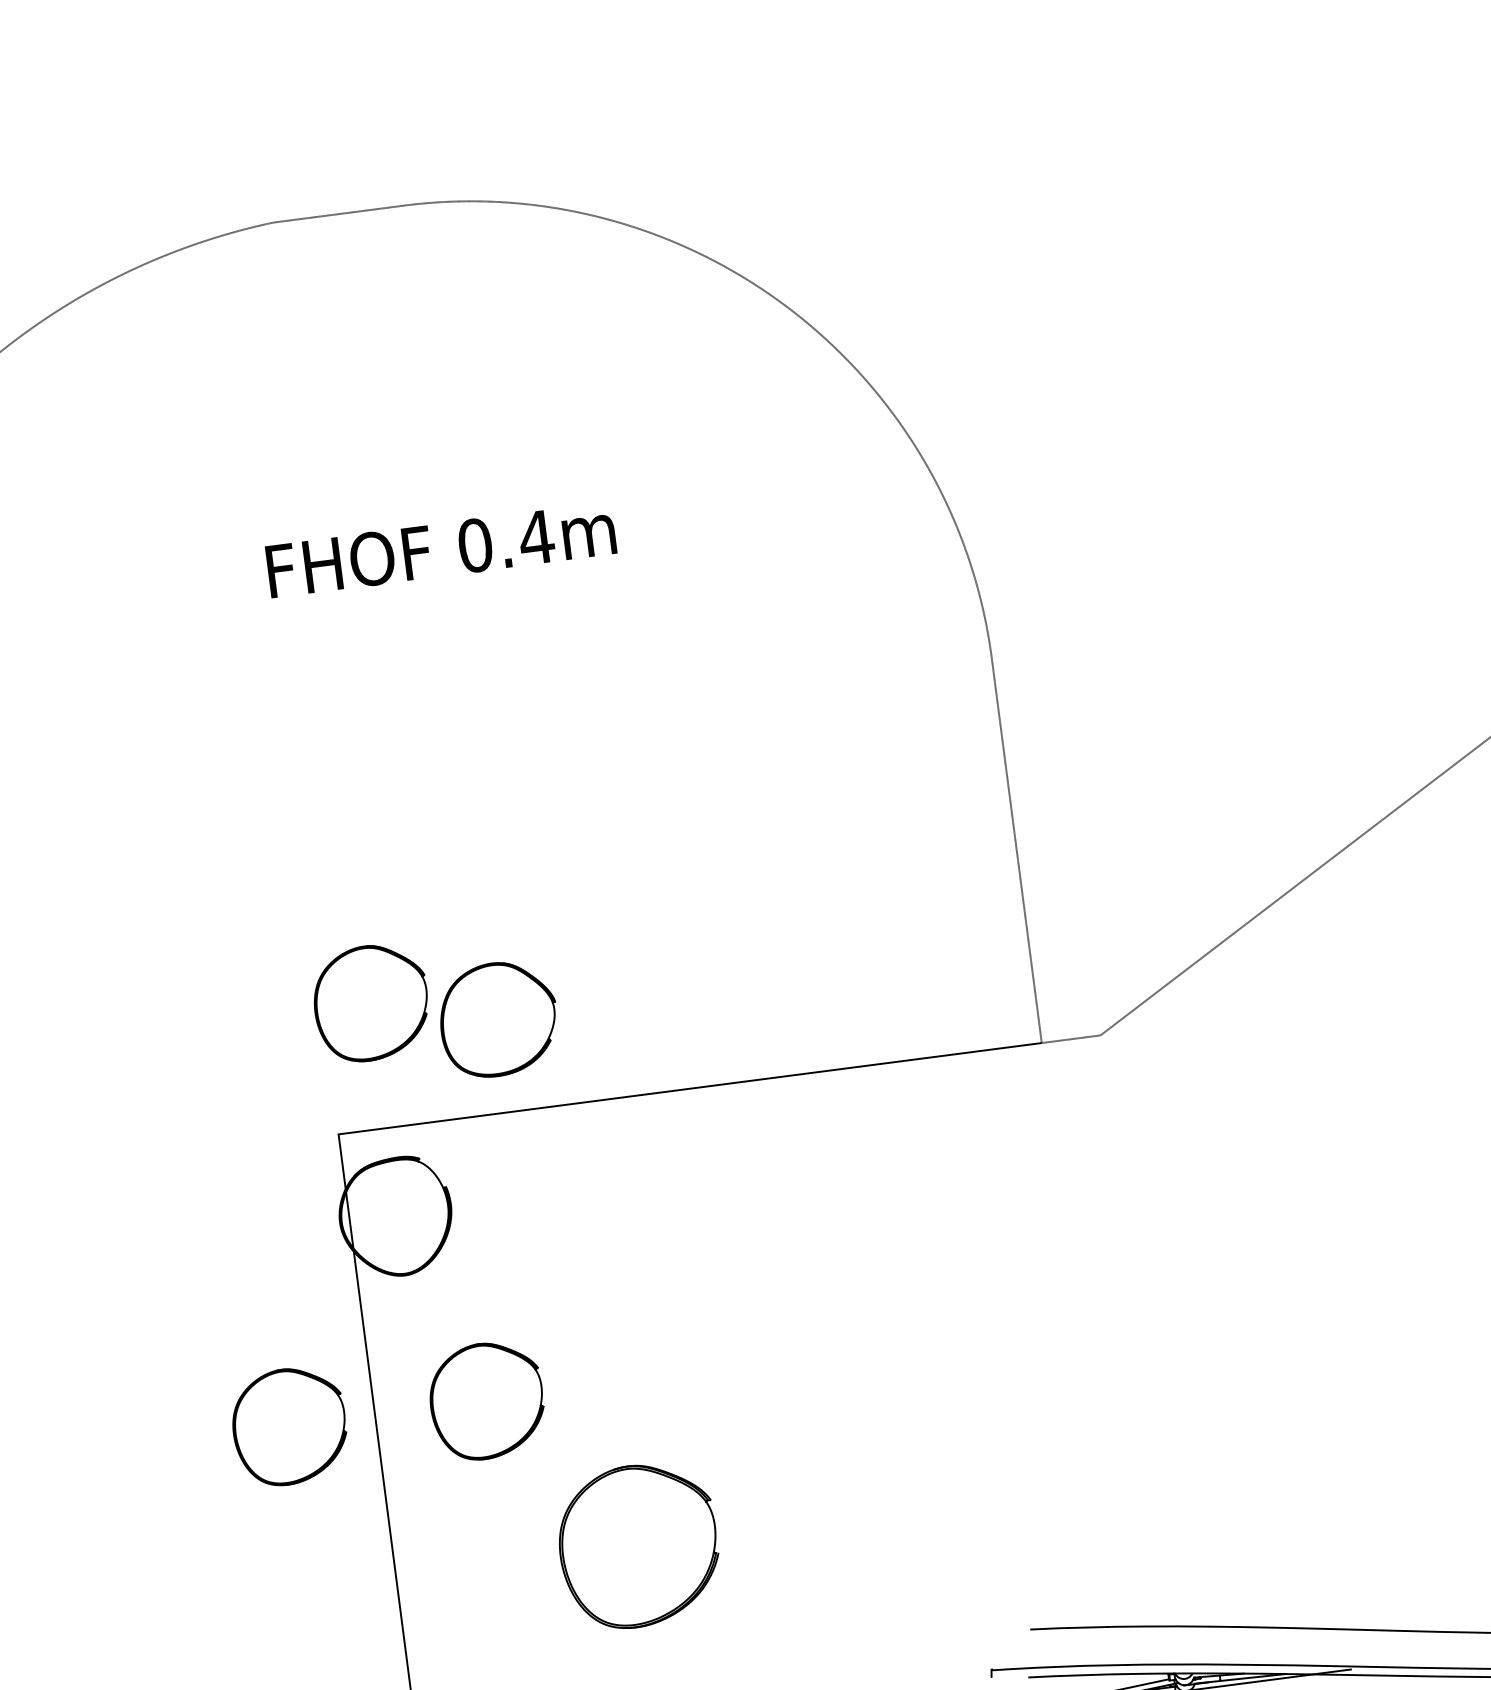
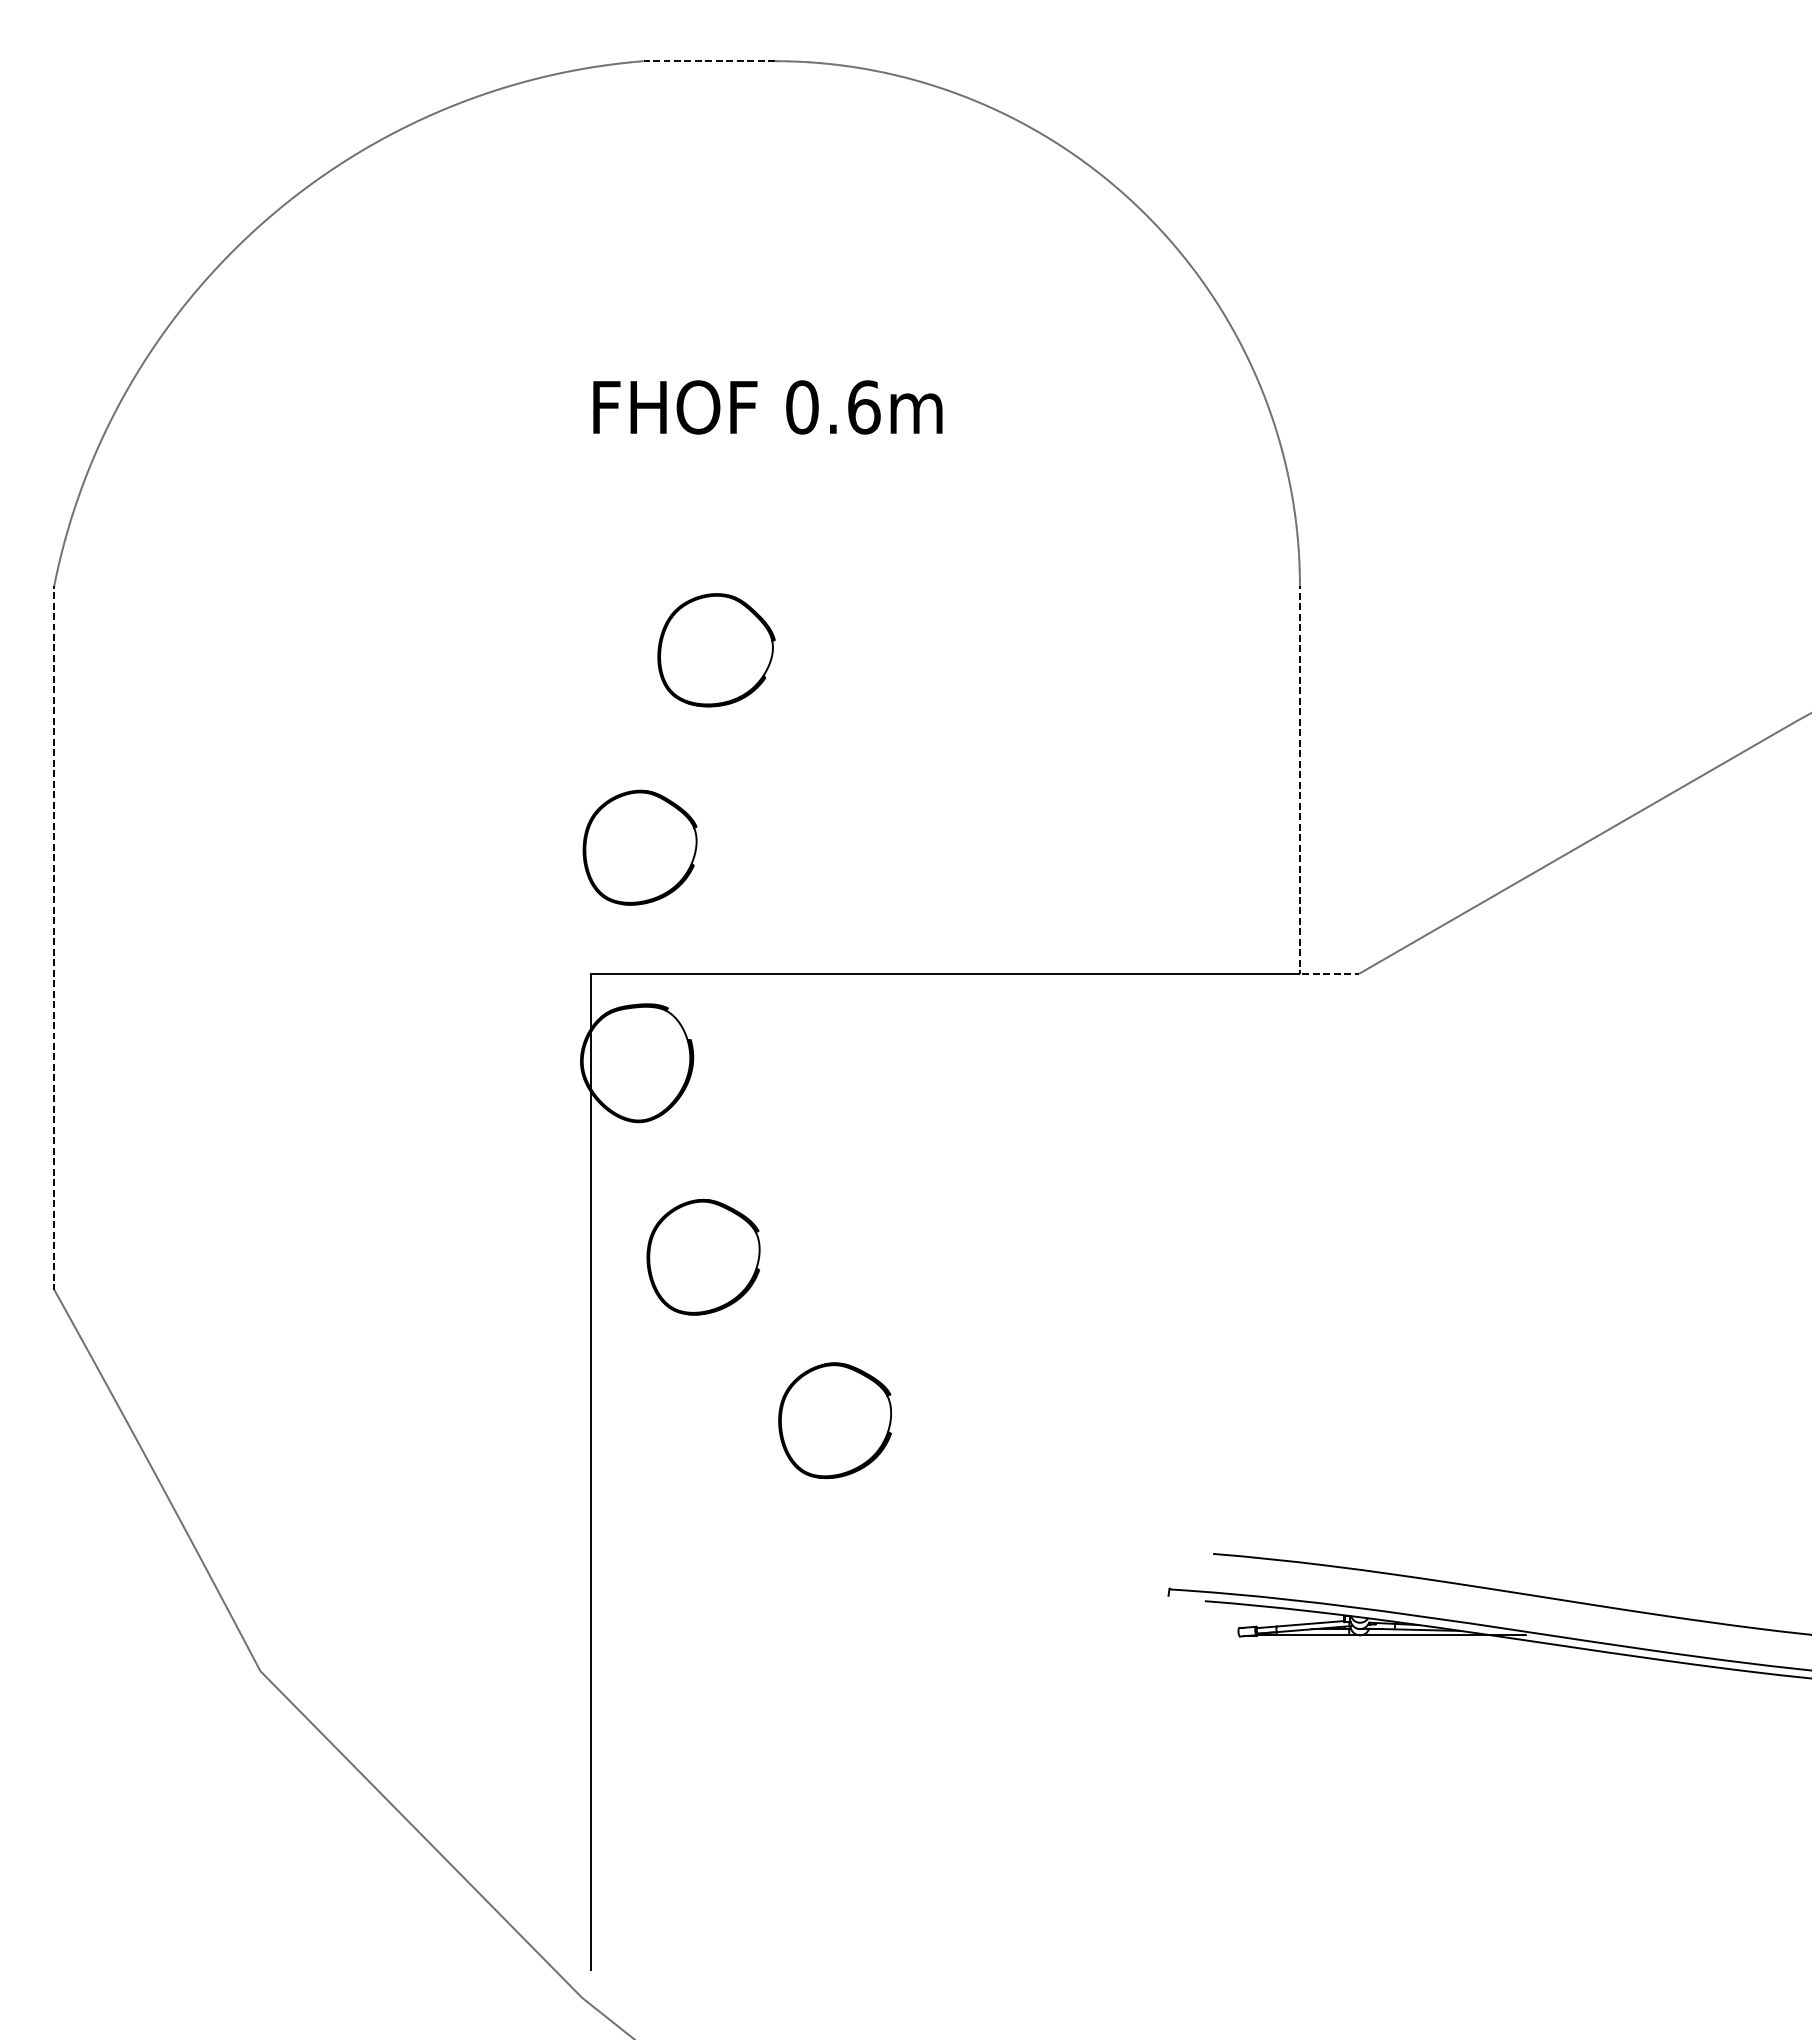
text: (536, 537) -> (863, 407), 0.4m -> 0.6m
part: (498, 1019) -> (716, 650), moved
part: (289, 1426) -> (504, 1257), removed
part: (637, 1546) -> (834, 1420), size x0.71

